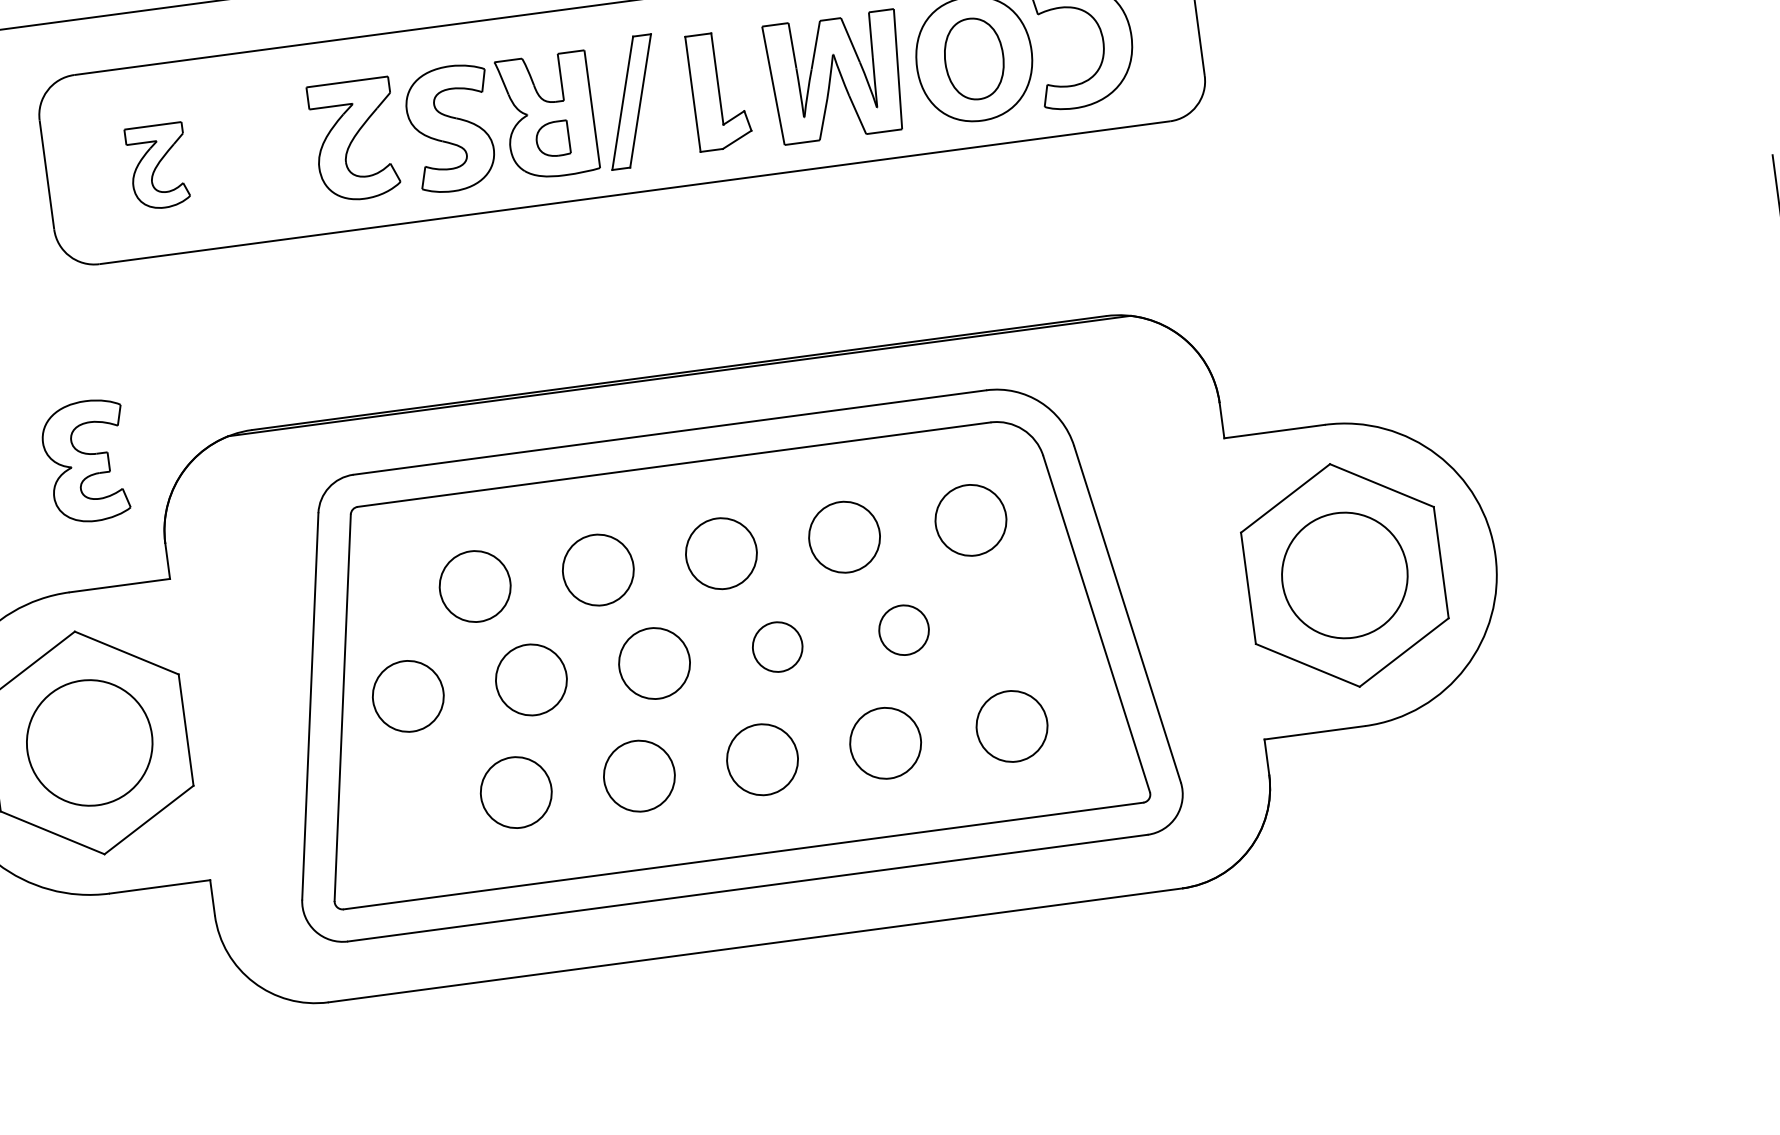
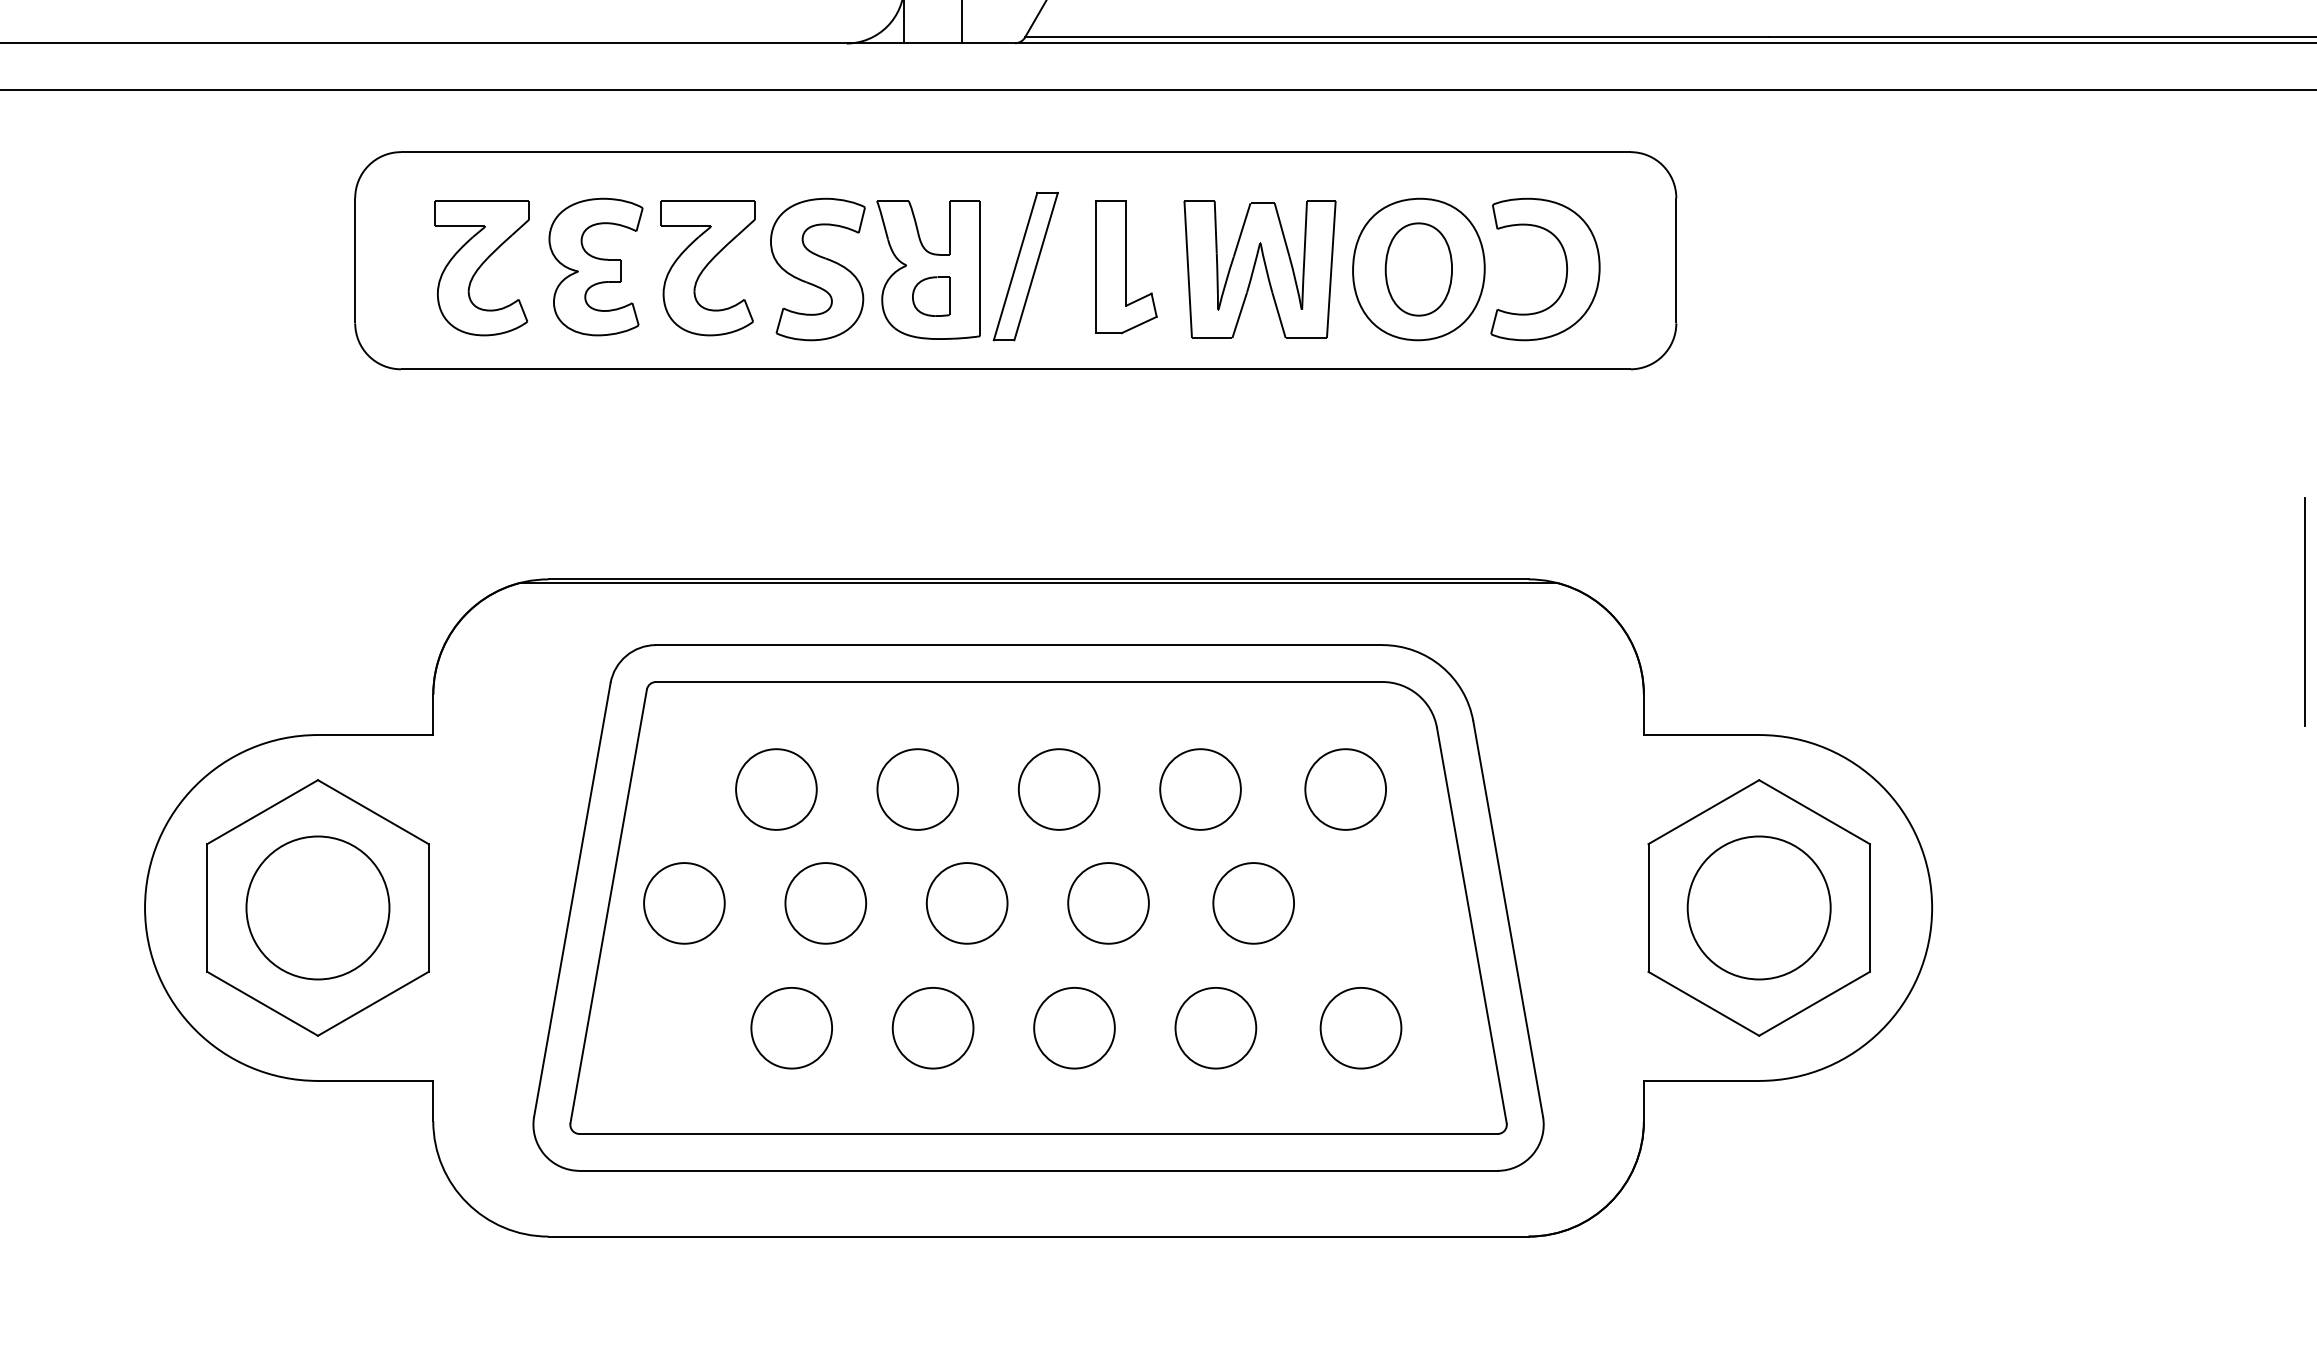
part: (157, 167) -> (481, 268), size x1.43
part: (86, 461) -> (595, 266), moved
circle: (903, 630) -> (1253, 903), size x1.43
circle: (777, 647) -> (1108, 903), size x1.43

